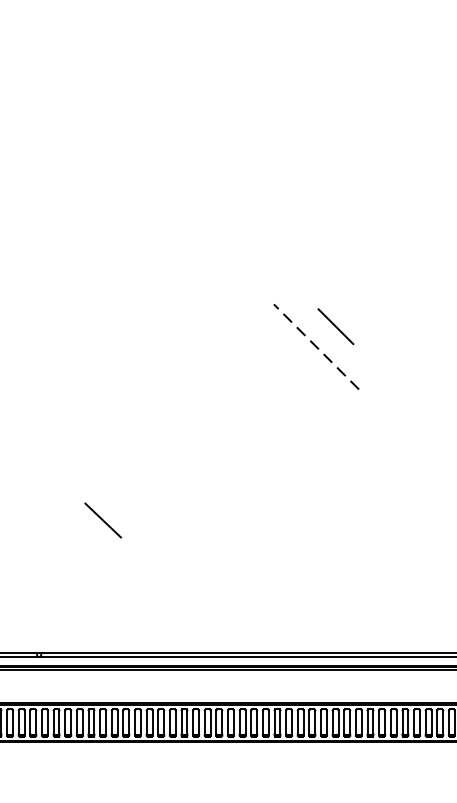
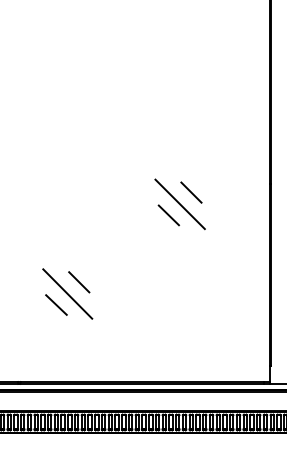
line: (317, 347) -> (180, 204), dashed -> solid
line: (296, 366) -> (168, 215), added
line: (142, 481) -> (79, 282), added
line: (122, 500) -> (67, 293), added

